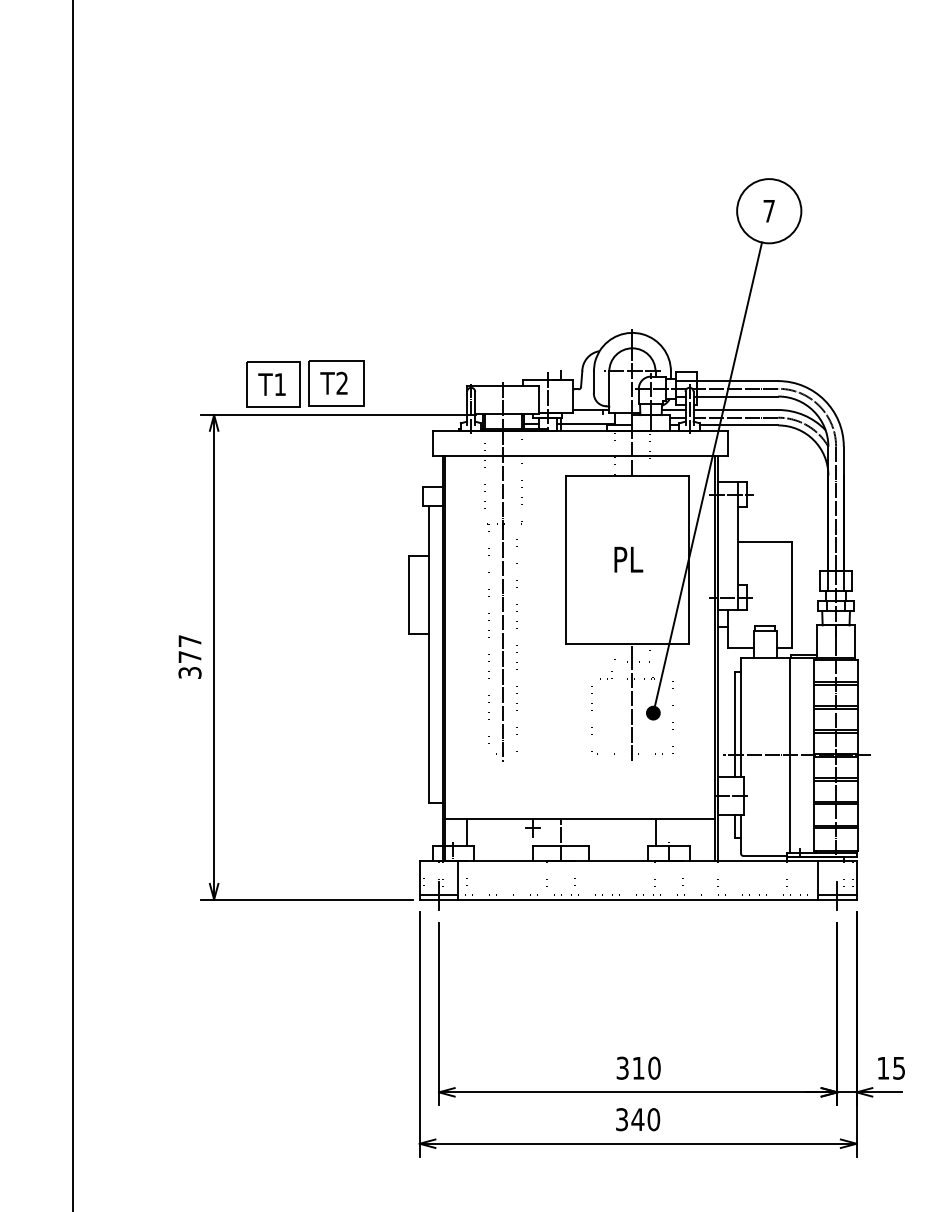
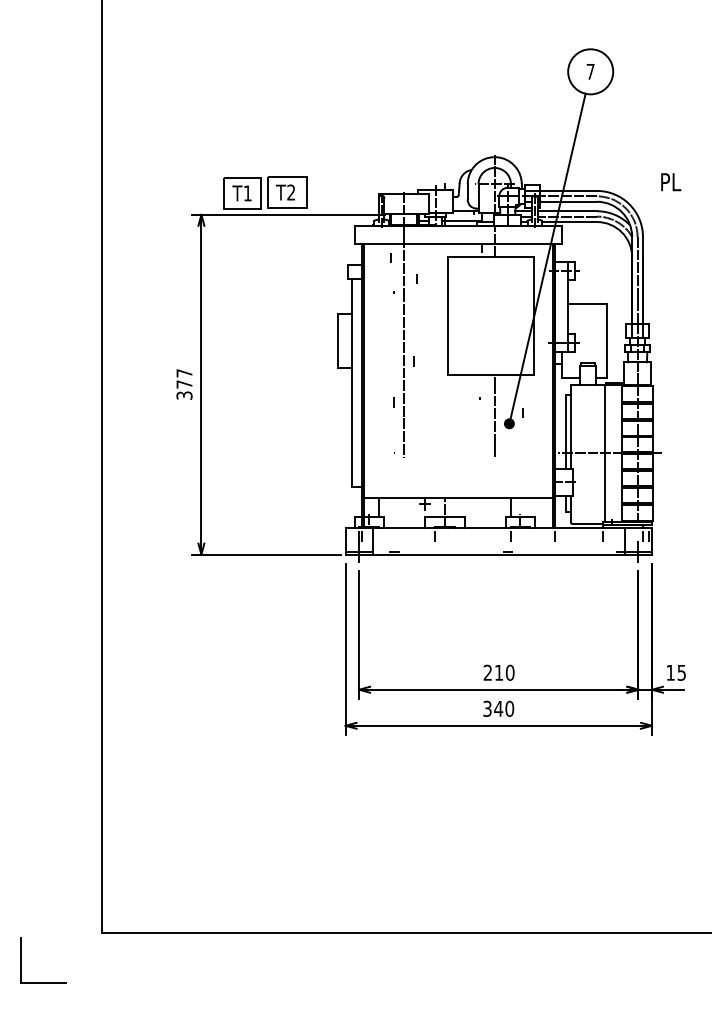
text: (629, 560) -> (671, 182), moved
text: (622, 1067) -> (487, 672), 310 -> 210

